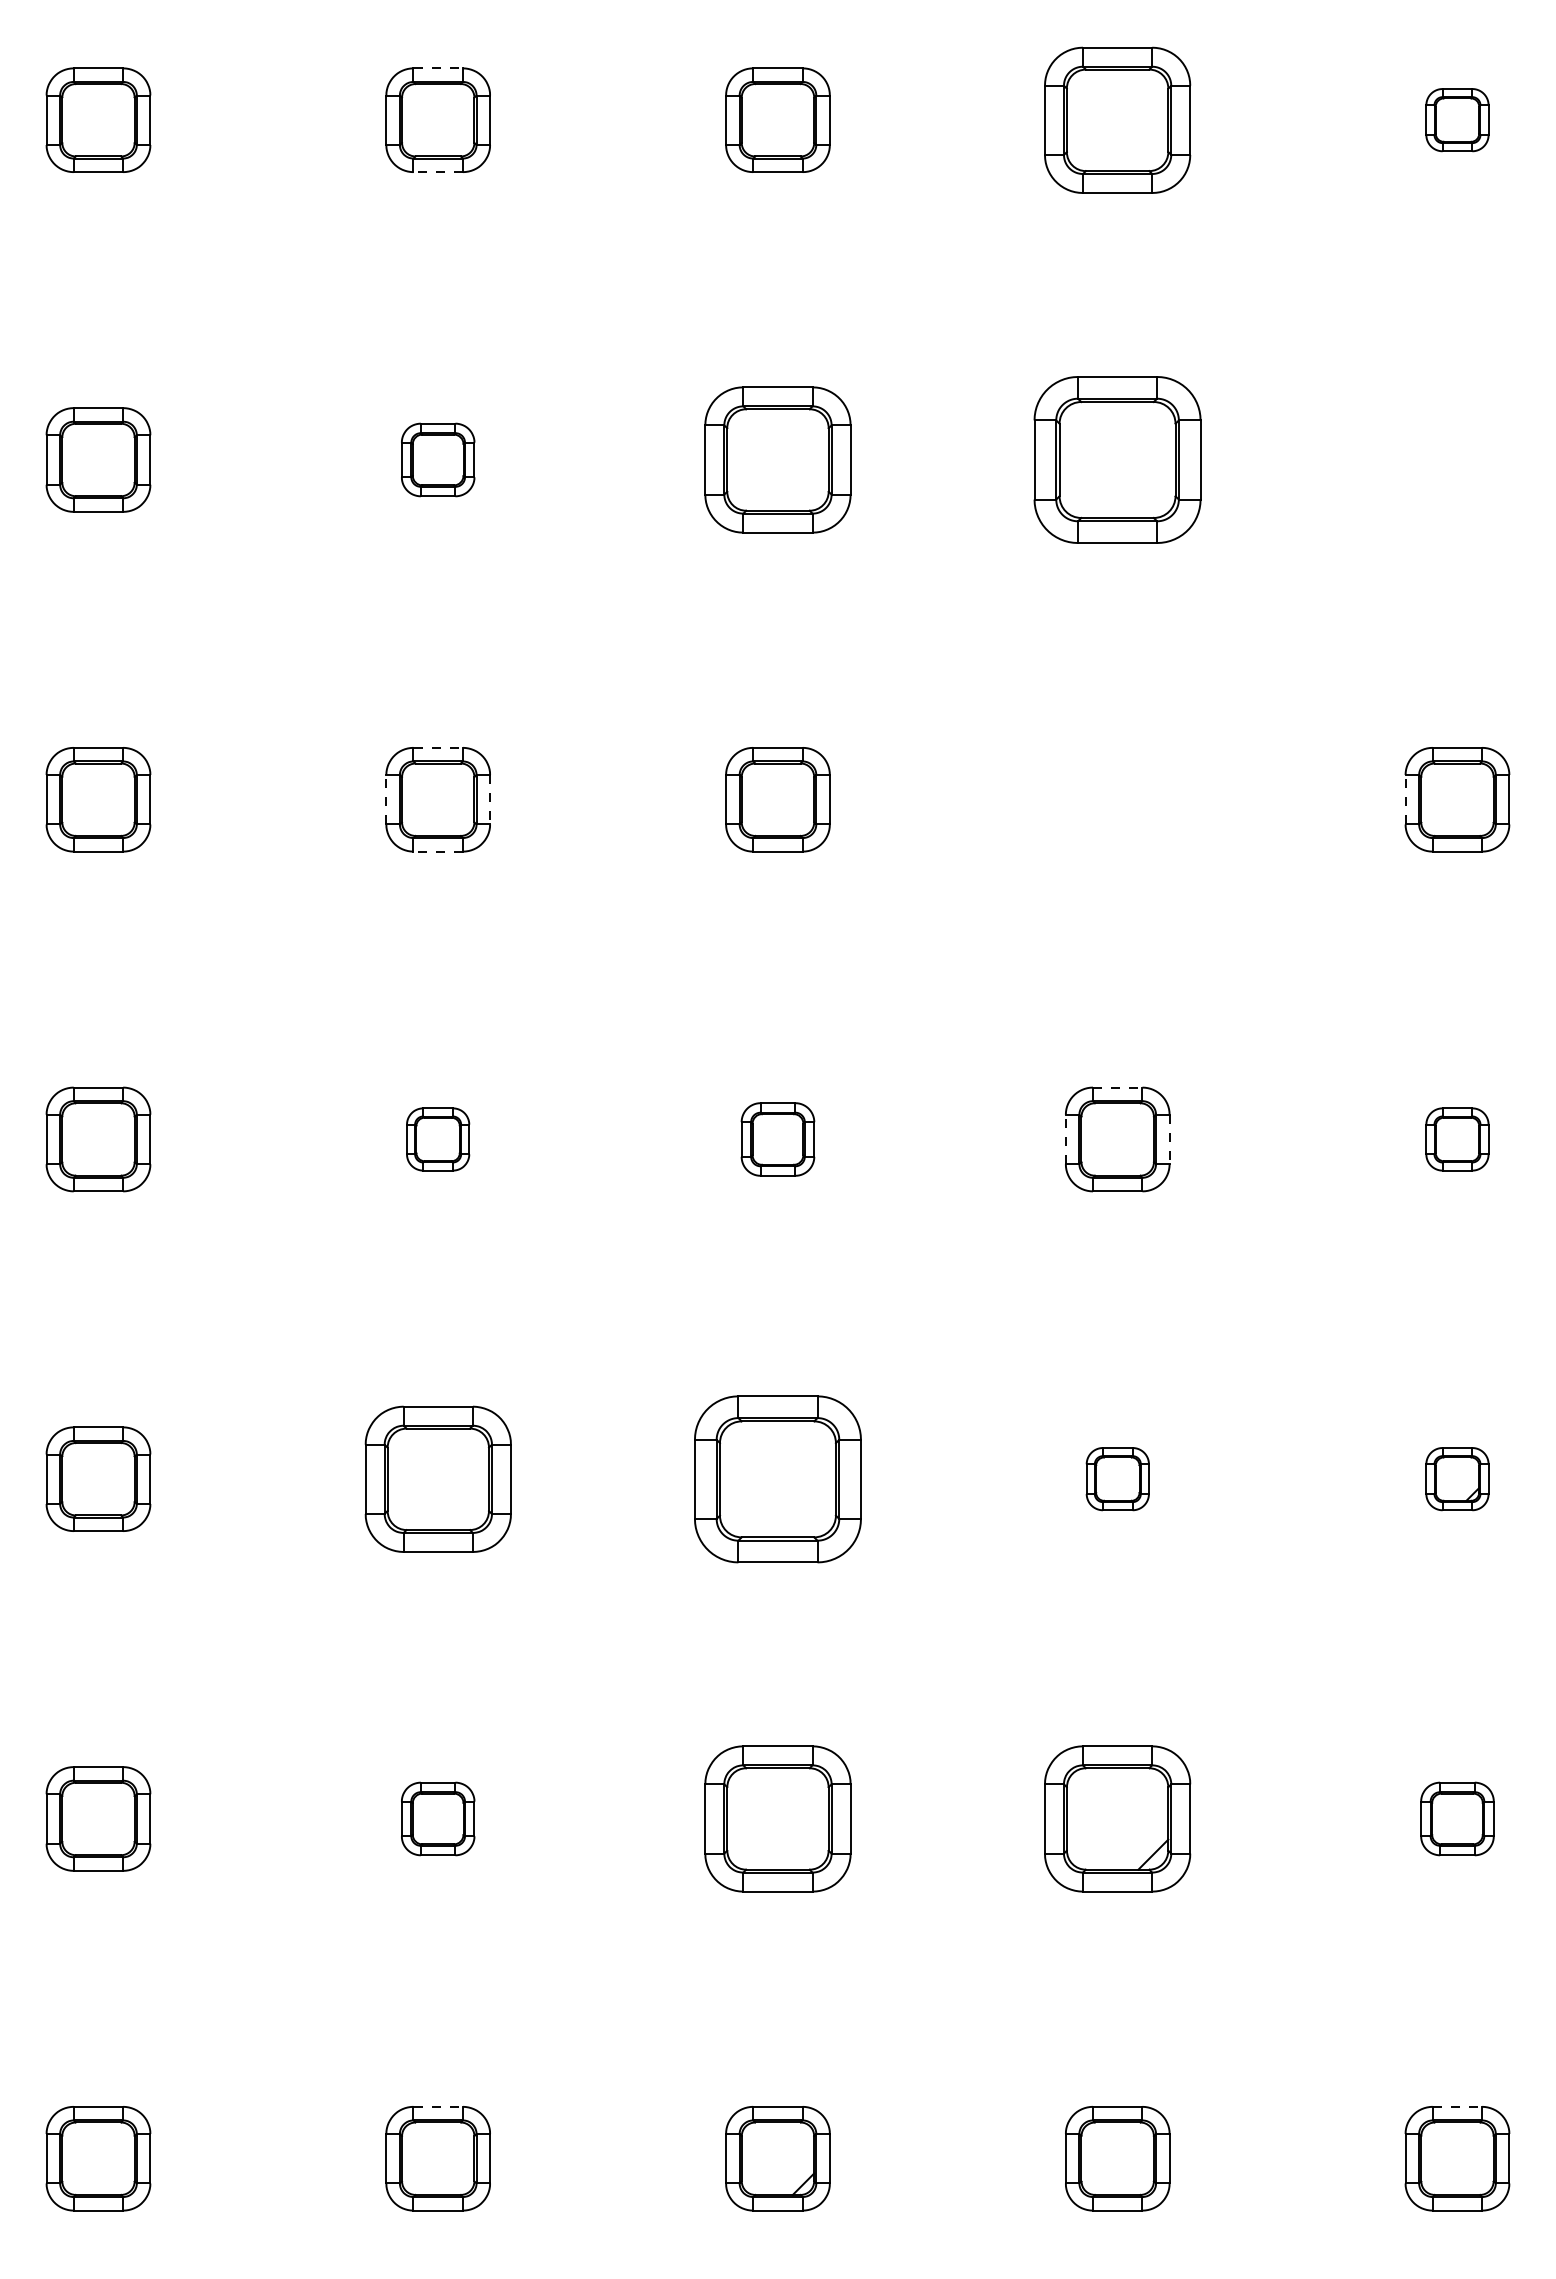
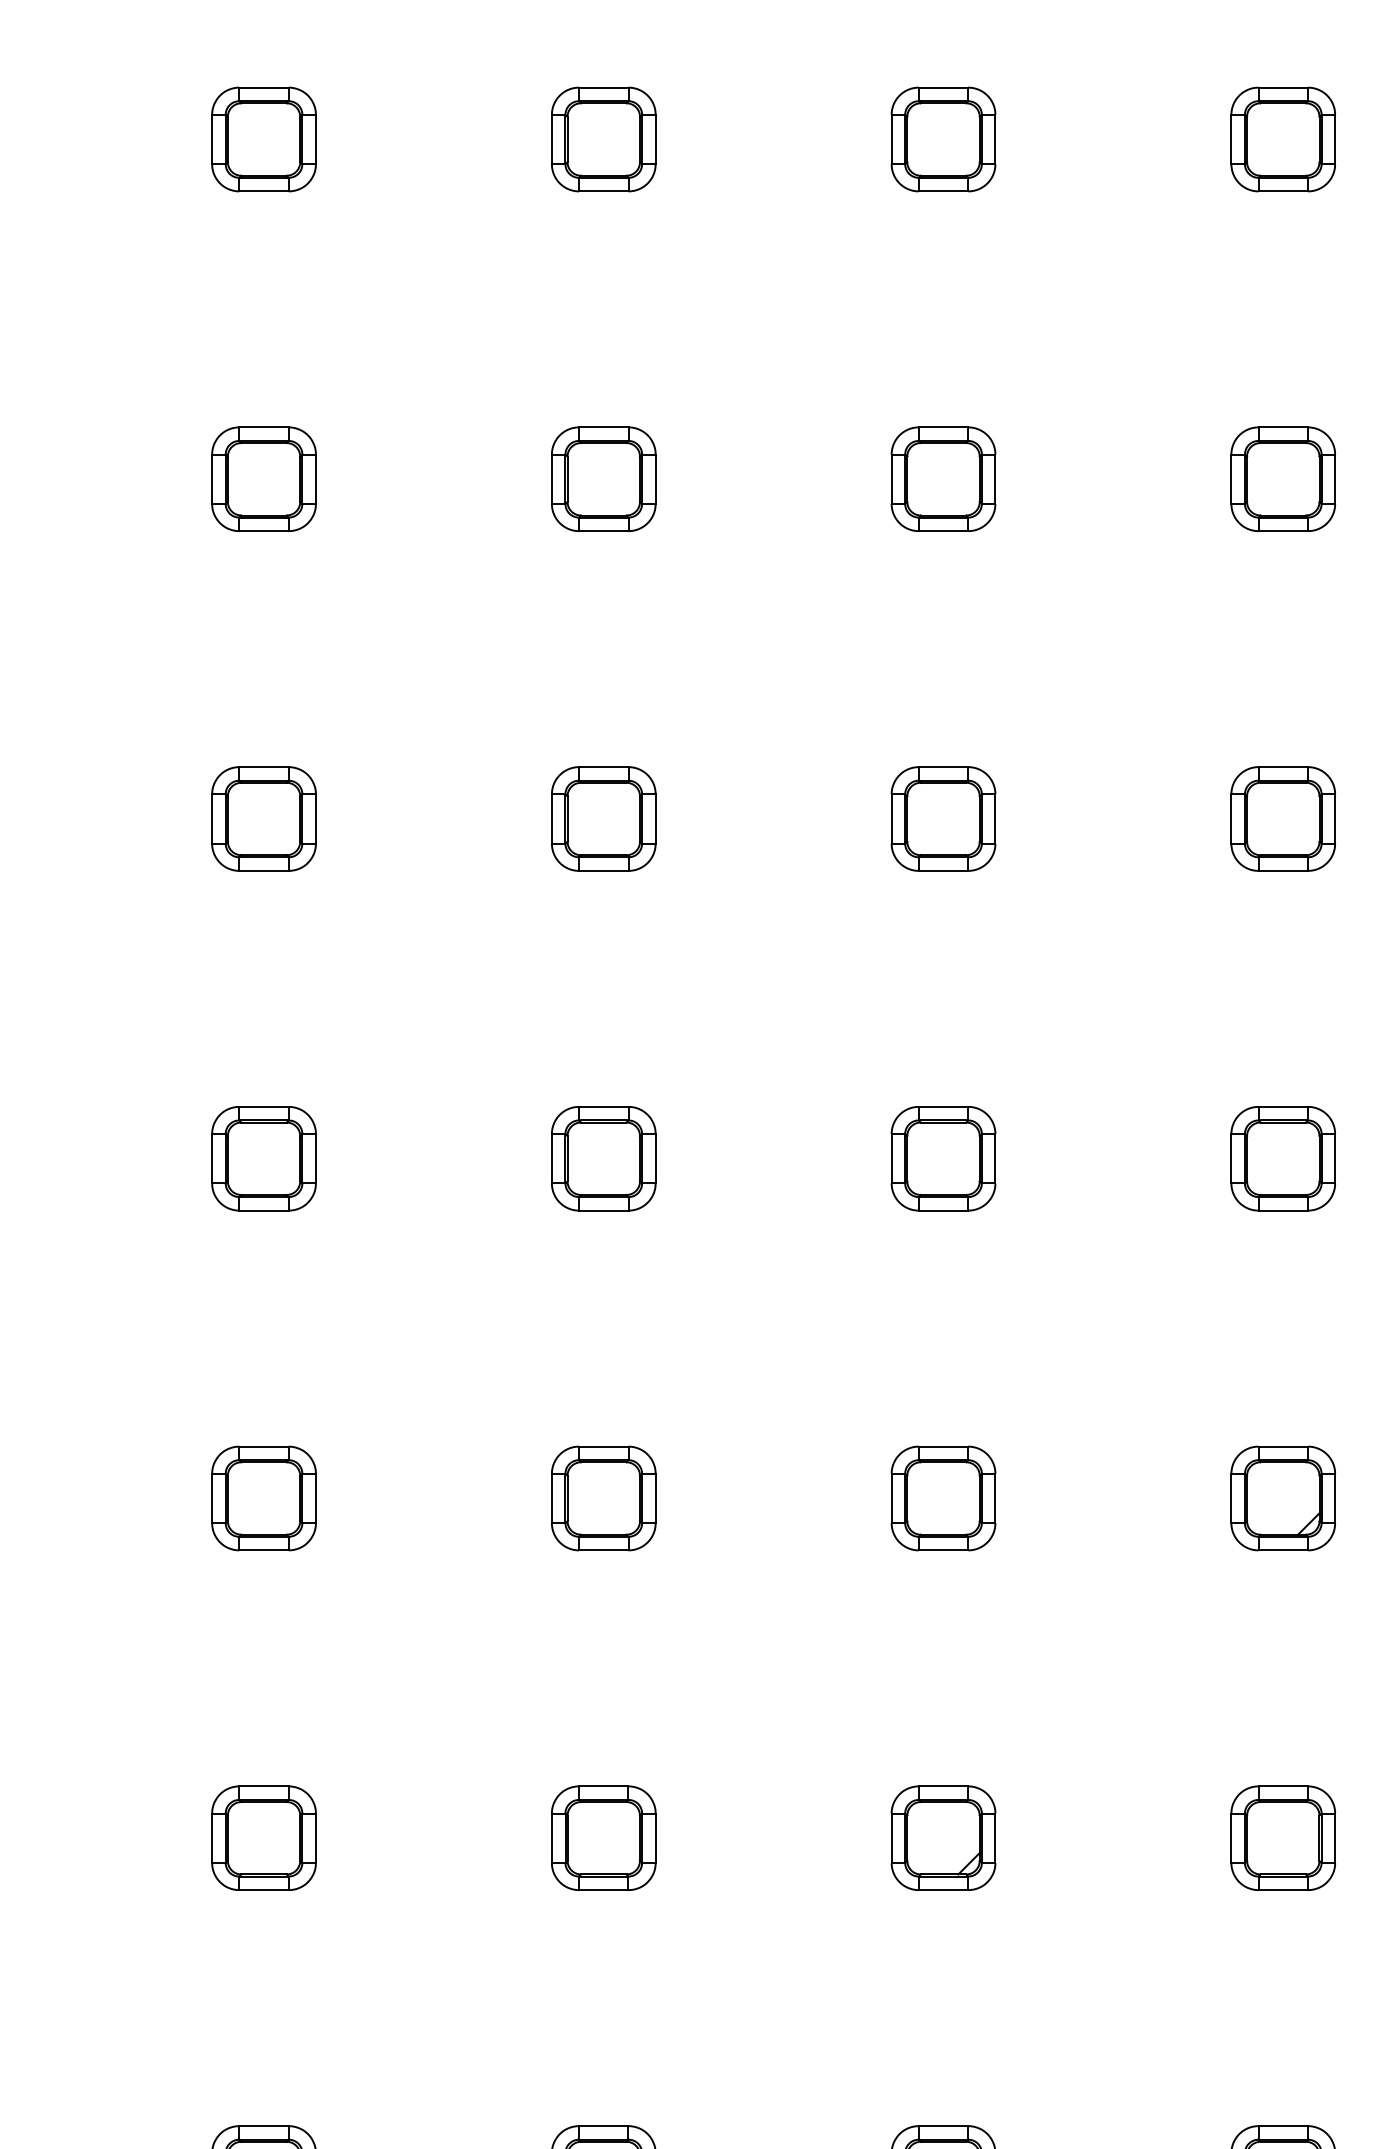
line: (438, 68) -> (264, 87), dashed -> solid
part: (1117, 119) -> (943, 138), size x0.71
part: (1457, 119) -> (1283, 138), size x1.67
line: (438, 172) -> (264, 191), dashed -> solid
part: (437, 459) -> (263, 478), size x1.43
part: (777, 459) -> (603, 478), size x0.71
part: (1117, 459) -> (943, 478), size x0.62
part: (1457, 459) -> (1283, 478), added
line: (438, 747) -> (264, 766), dashed -> solid
line: (386, 799) -> (212, 818), dashed -> solid
line: (490, 799) -> (316, 818), dashed -> solid
part: (1117, 799) -> (943, 818), added
line: (1405, 799) -> (1231, 818), dashed -> solid
line: (438, 851) -> (264, 870), dashed -> solid
line: (1117, 1087) -> (943, 1106), dashed -> solid
part: (437, 1139) -> (263, 1158), size x1.67
part: (777, 1139) -> (603, 1158), size x1.43
line: (1065, 1139) -> (891, 1158), dashed -> solid
line: (1169, 1139) -> (995, 1158), dashed -> solid
part: (1457, 1139) -> (1283, 1158), size x1.67
part: (437, 1478) -> (263, 1497), size x0.71
part: (777, 1478) -> (603, 1497), size x0.62
part: (1117, 1478) -> (943, 1497), size x1.67
part: (1457, 1478) -> (1283, 1497), size x1.67
part: (437, 1818) -> (263, 1837), size x1.43
part: (777, 1818) -> (603, 1837), size x0.71
part: (1117, 1818) -> (943, 1837), size x0.71
part: (1457, 1818) -> (1283, 1837), size x1.43
line: (438, 2106) -> (264, 2125), dashed -> solid
line: (1457, 2106) -> (1283, 2125), dashed -> solid

